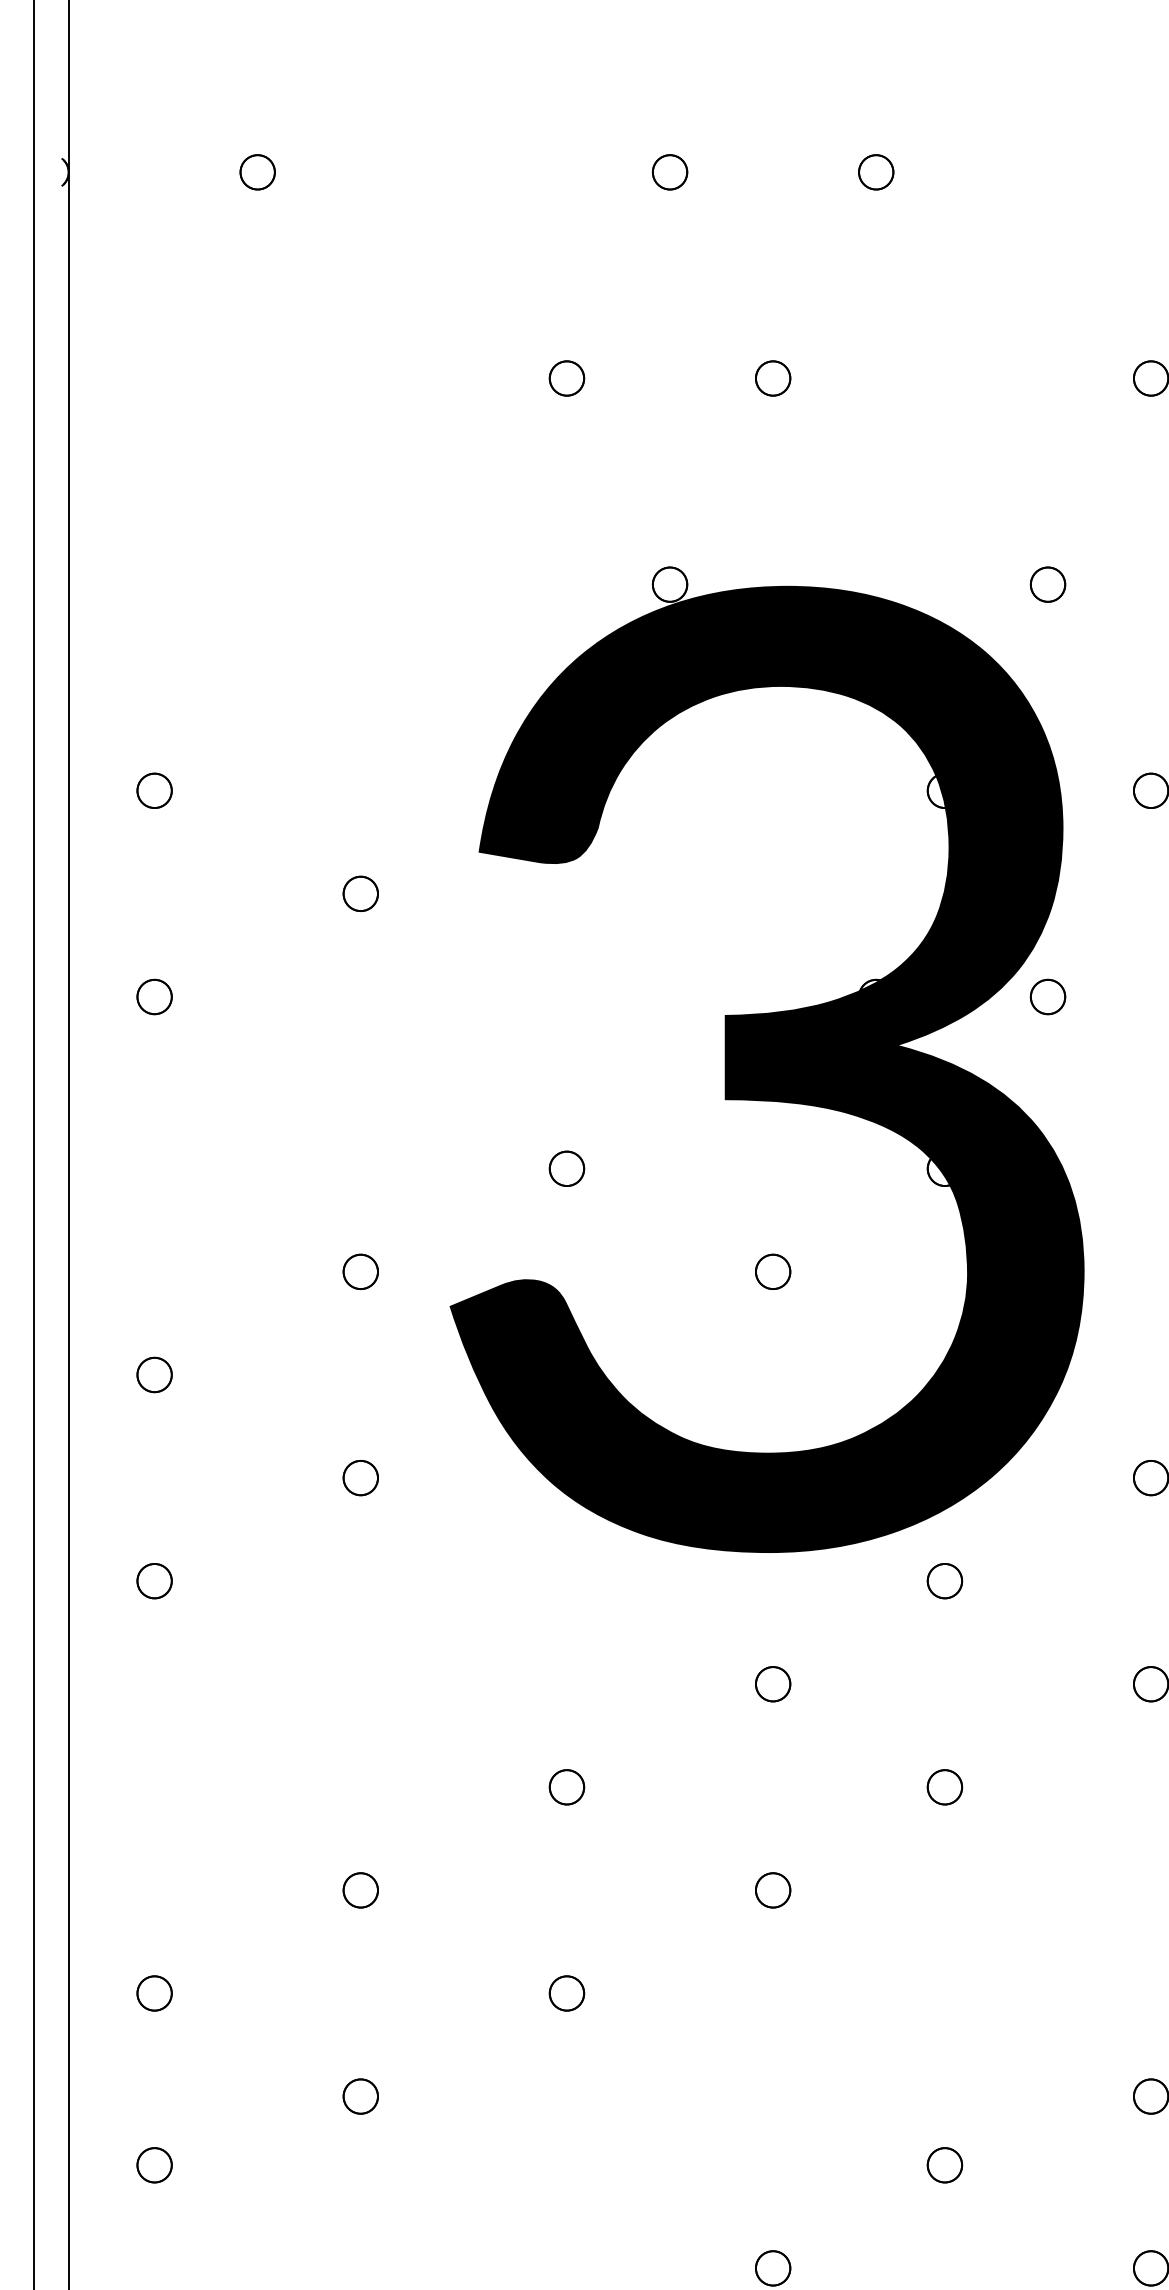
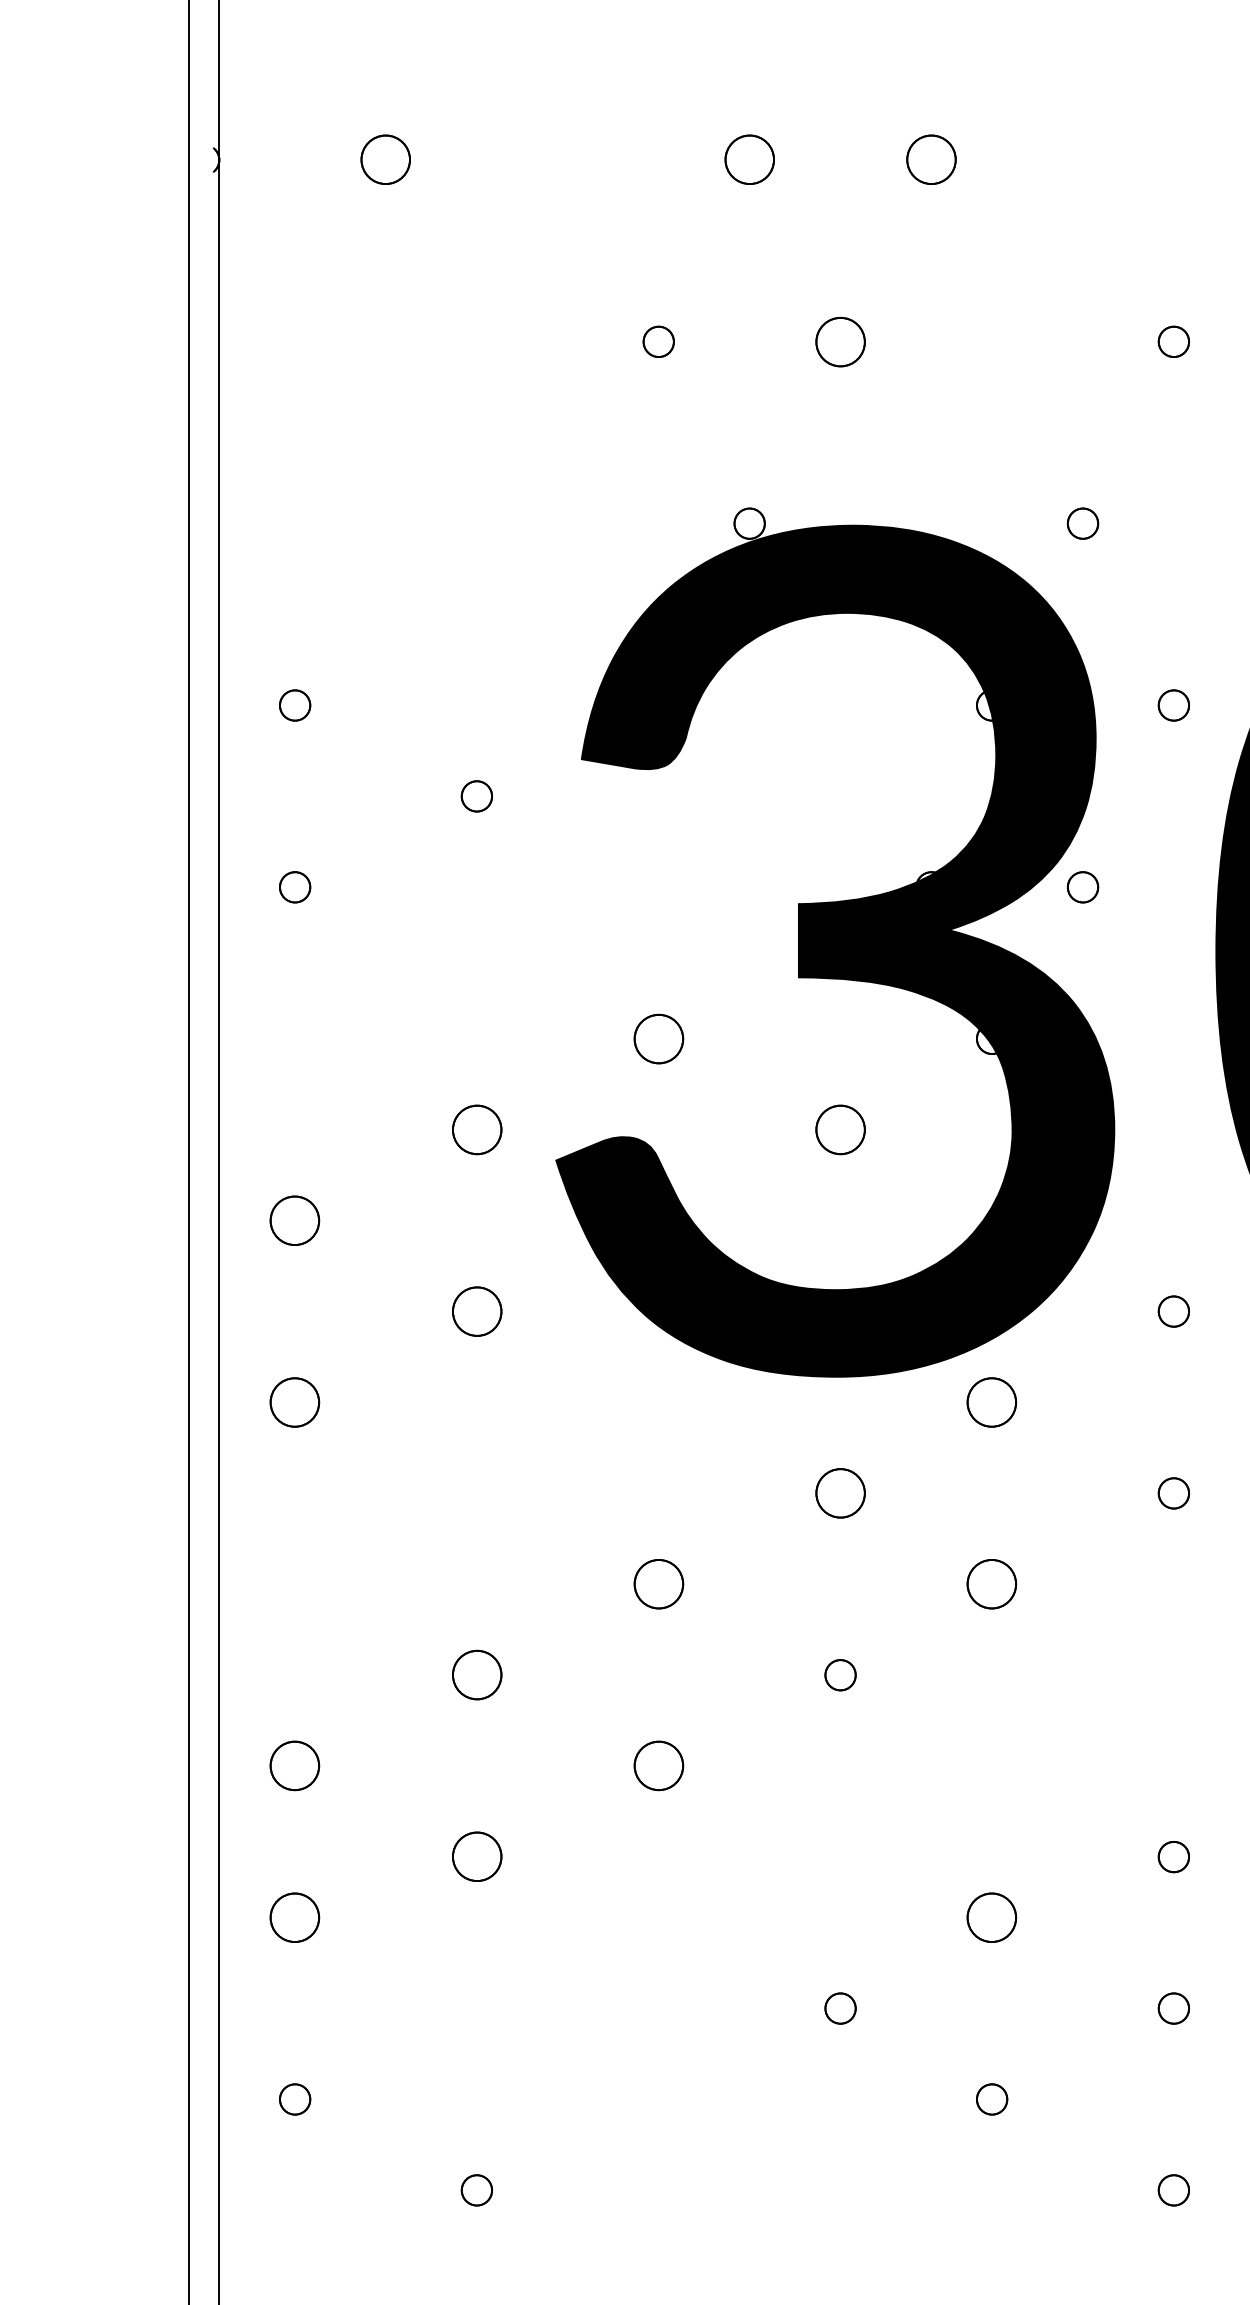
part: (258, 172) -> (386, 160), size x1.6
part: (669, 172) -> (749, 160), size x1.6
part: (876, 172) -> (931, 160), size x1.6
part: (773, 378) -> (840, 341), size x1.6
part: (566, 1168) -> (658, 1038), size x1.6
part: (360, 1271) -> (476, 1129), size x1.6
part: (773, 1271) -> (840, 1129), size x1.6
part: (155, 1374) -> (295, 1220), size x1.6
part: (360, 1477) -> (476, 1311), size x1.6
part: (155, 1581) -> (295, 1402), size x1.6
part: (945, 1581) -> (992, 1402), size x1.6
part: (773, 1684) -> (840, 1493), size x1.6
part: (566, 1787) -> (658, 1584), size x1.6
part: (945, 1787) -> (992, 1584), size x1.6
part: (360, 1890) -> (476, 1675), size x1.6
part: (155, 1993) -> (295, 1766), size x1.6
part: (566, 1993) -> (658, 1766), size x1.6
part: (360, 2097) -> (476, 1857), size x1.6
part: (155, 2165) -> (295, 1917), size x1.6
part: (945, 2165) -> (992, 1917), size x1.6

